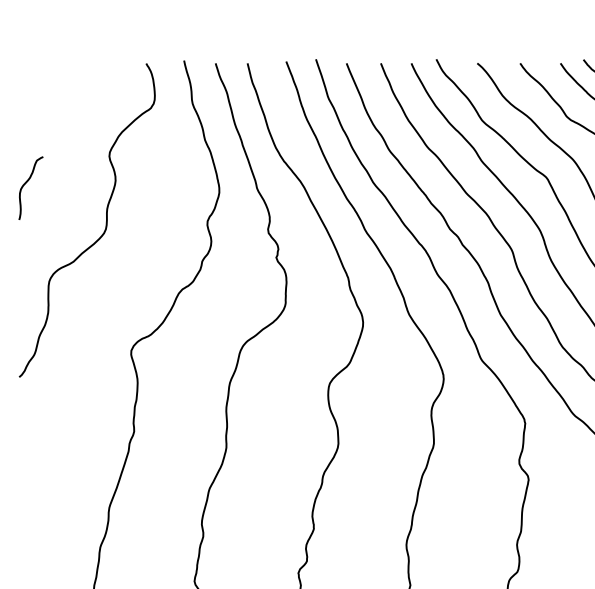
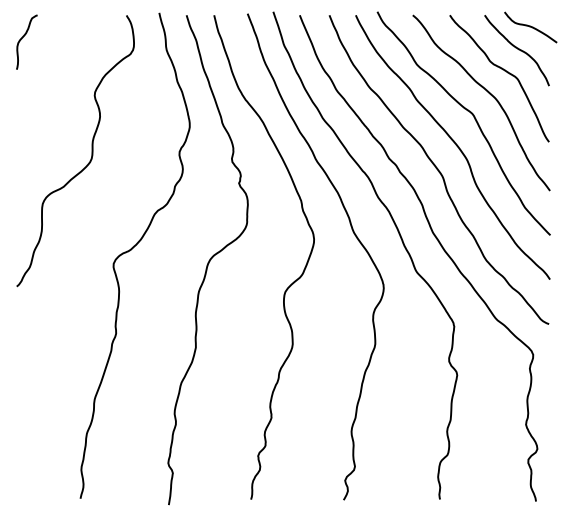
curve: (27, 182) -> (23, 37), moved

